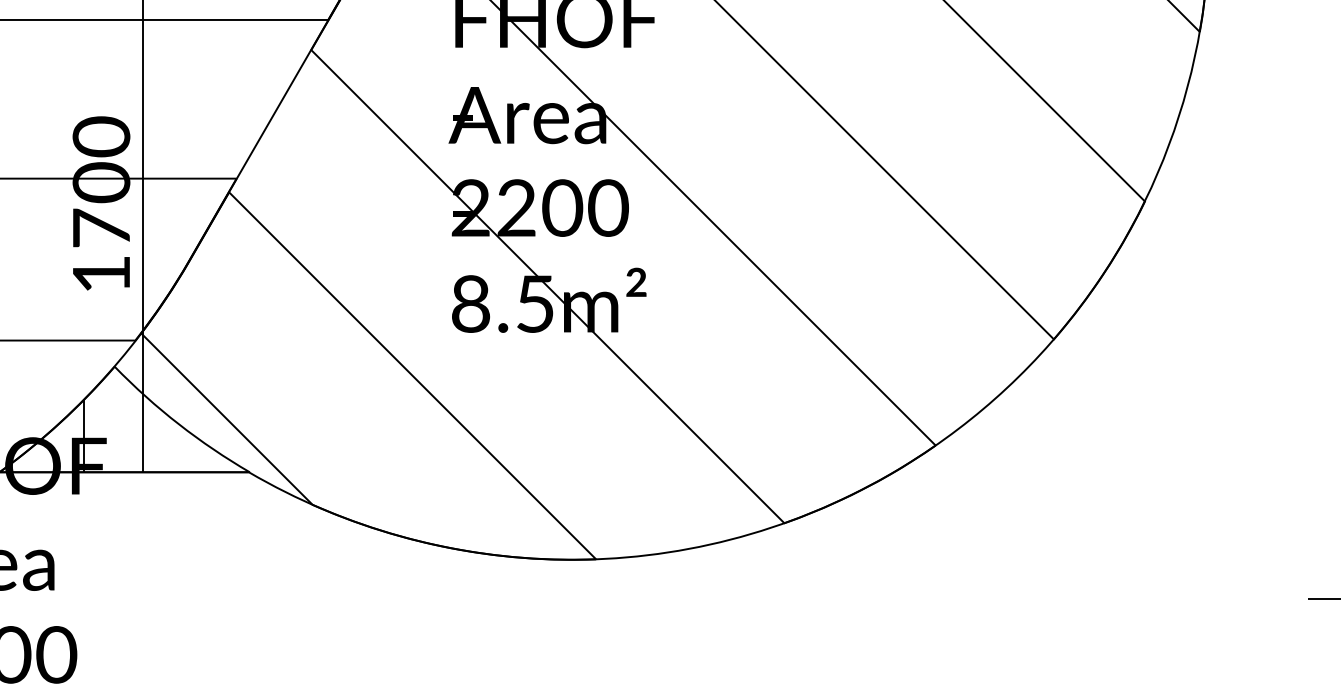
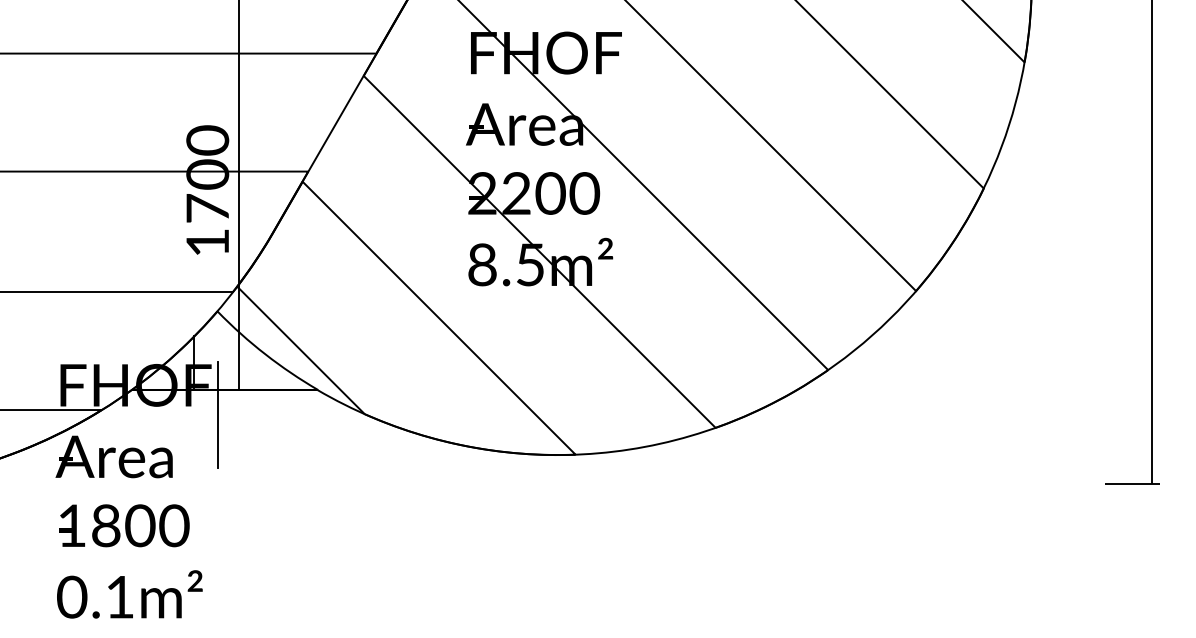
line: (114, 506) -> (217, 415), added

